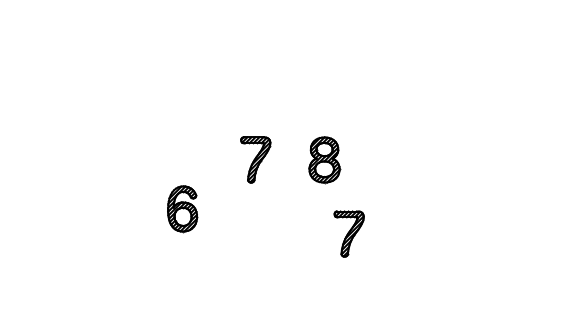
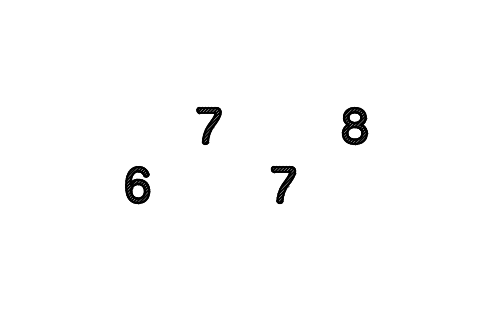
part: (324, 159) -> (354, 125), moved
part: (182, 209) -> (137, 185), moved

